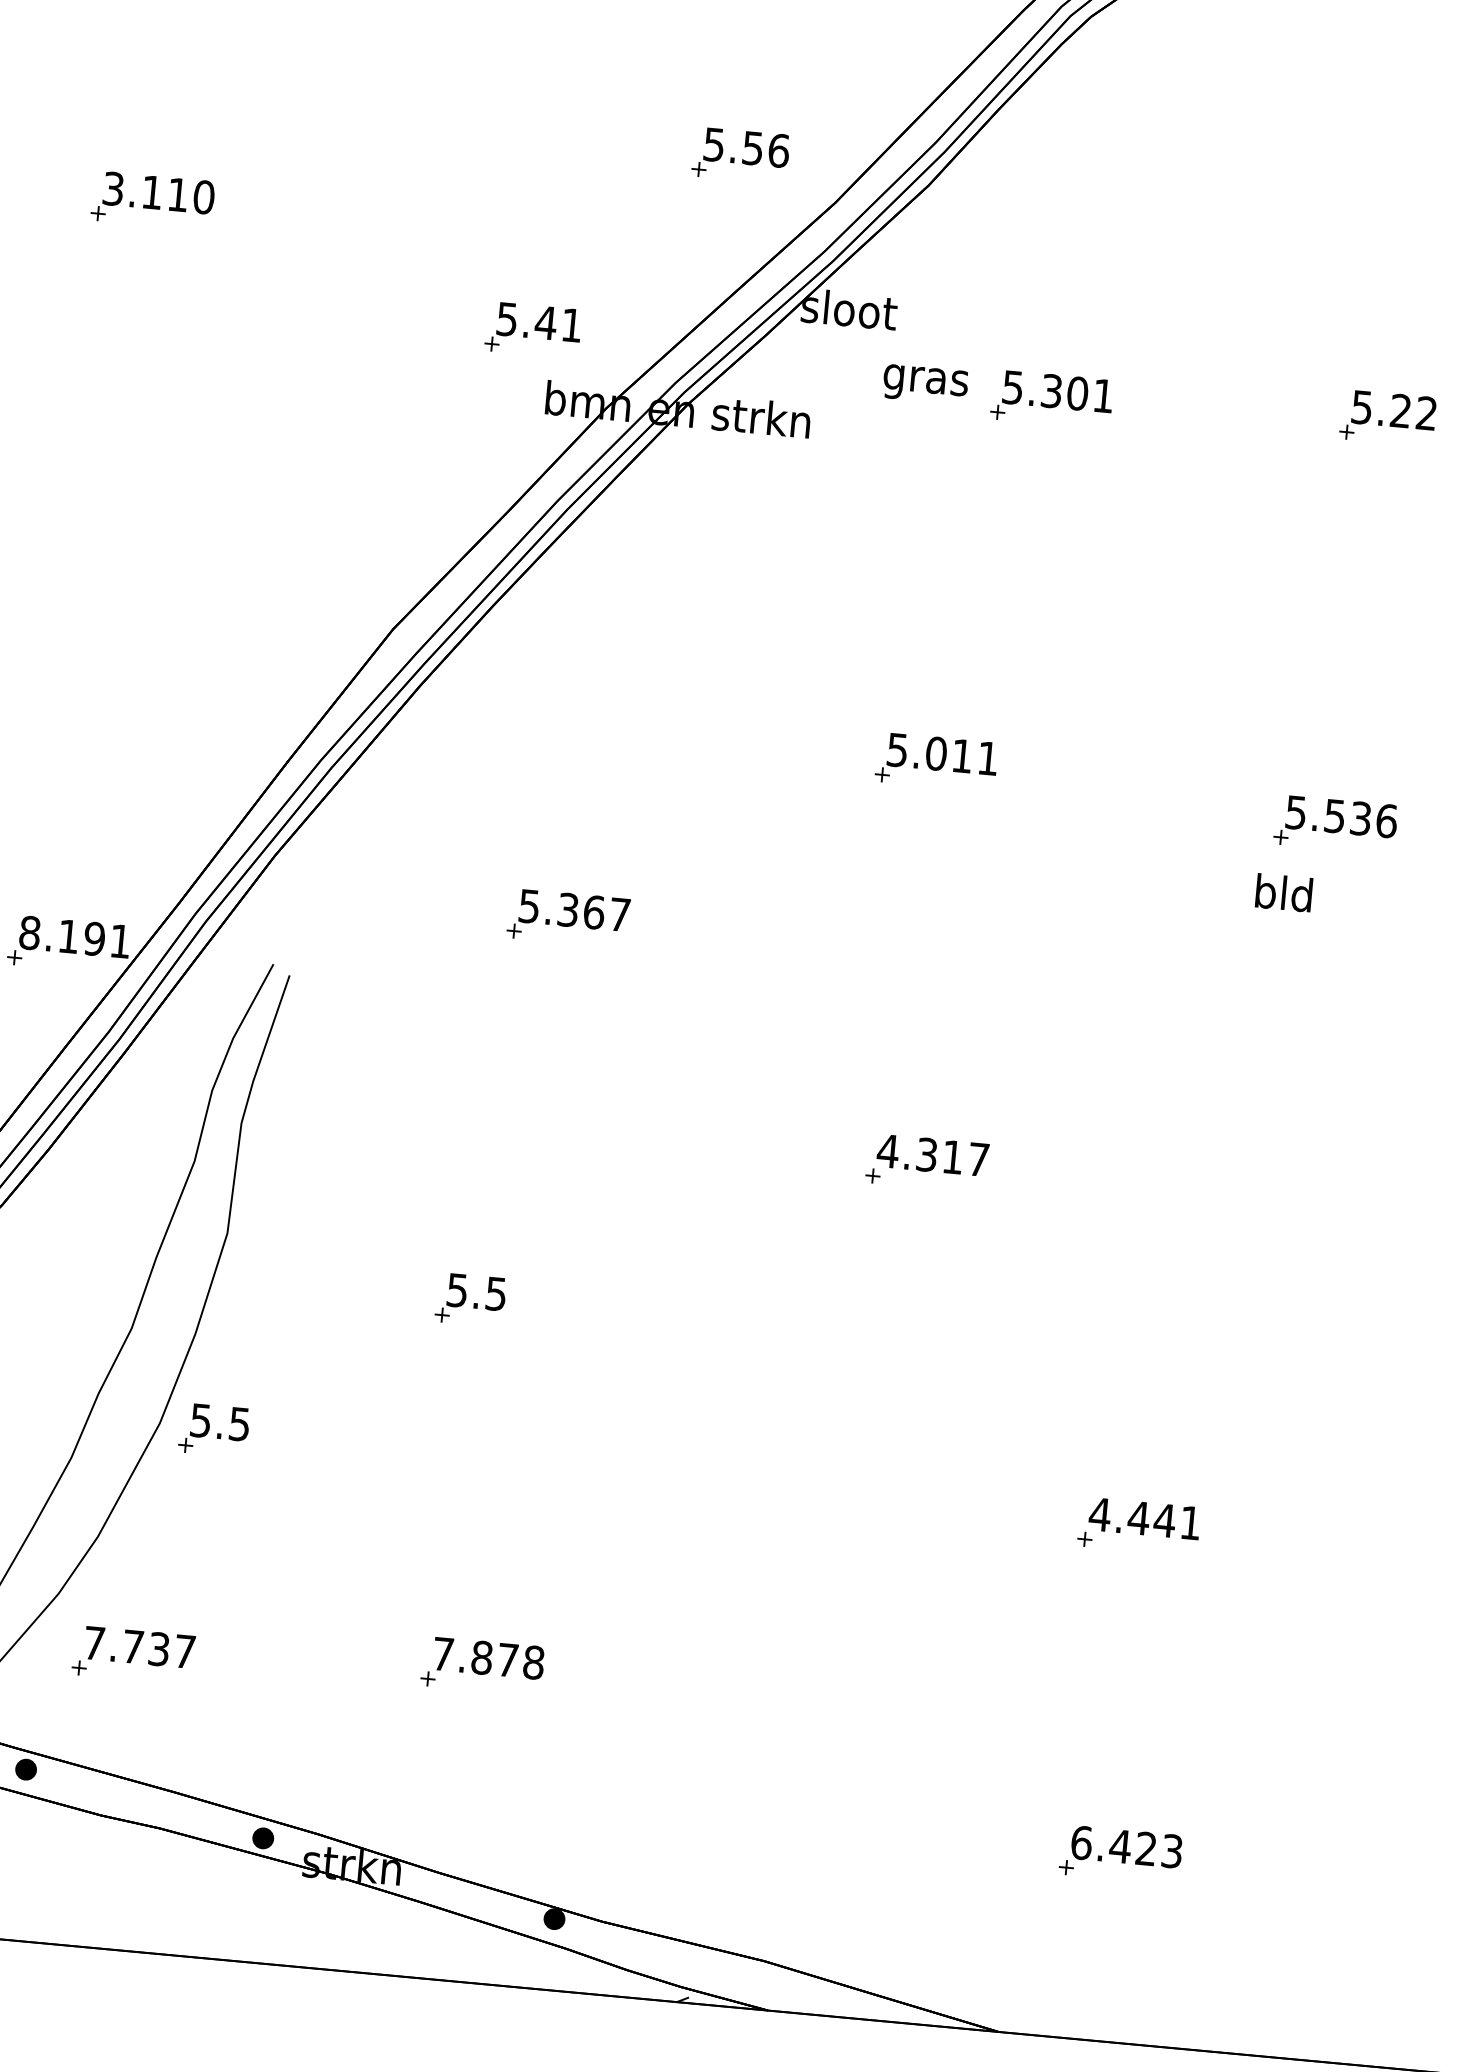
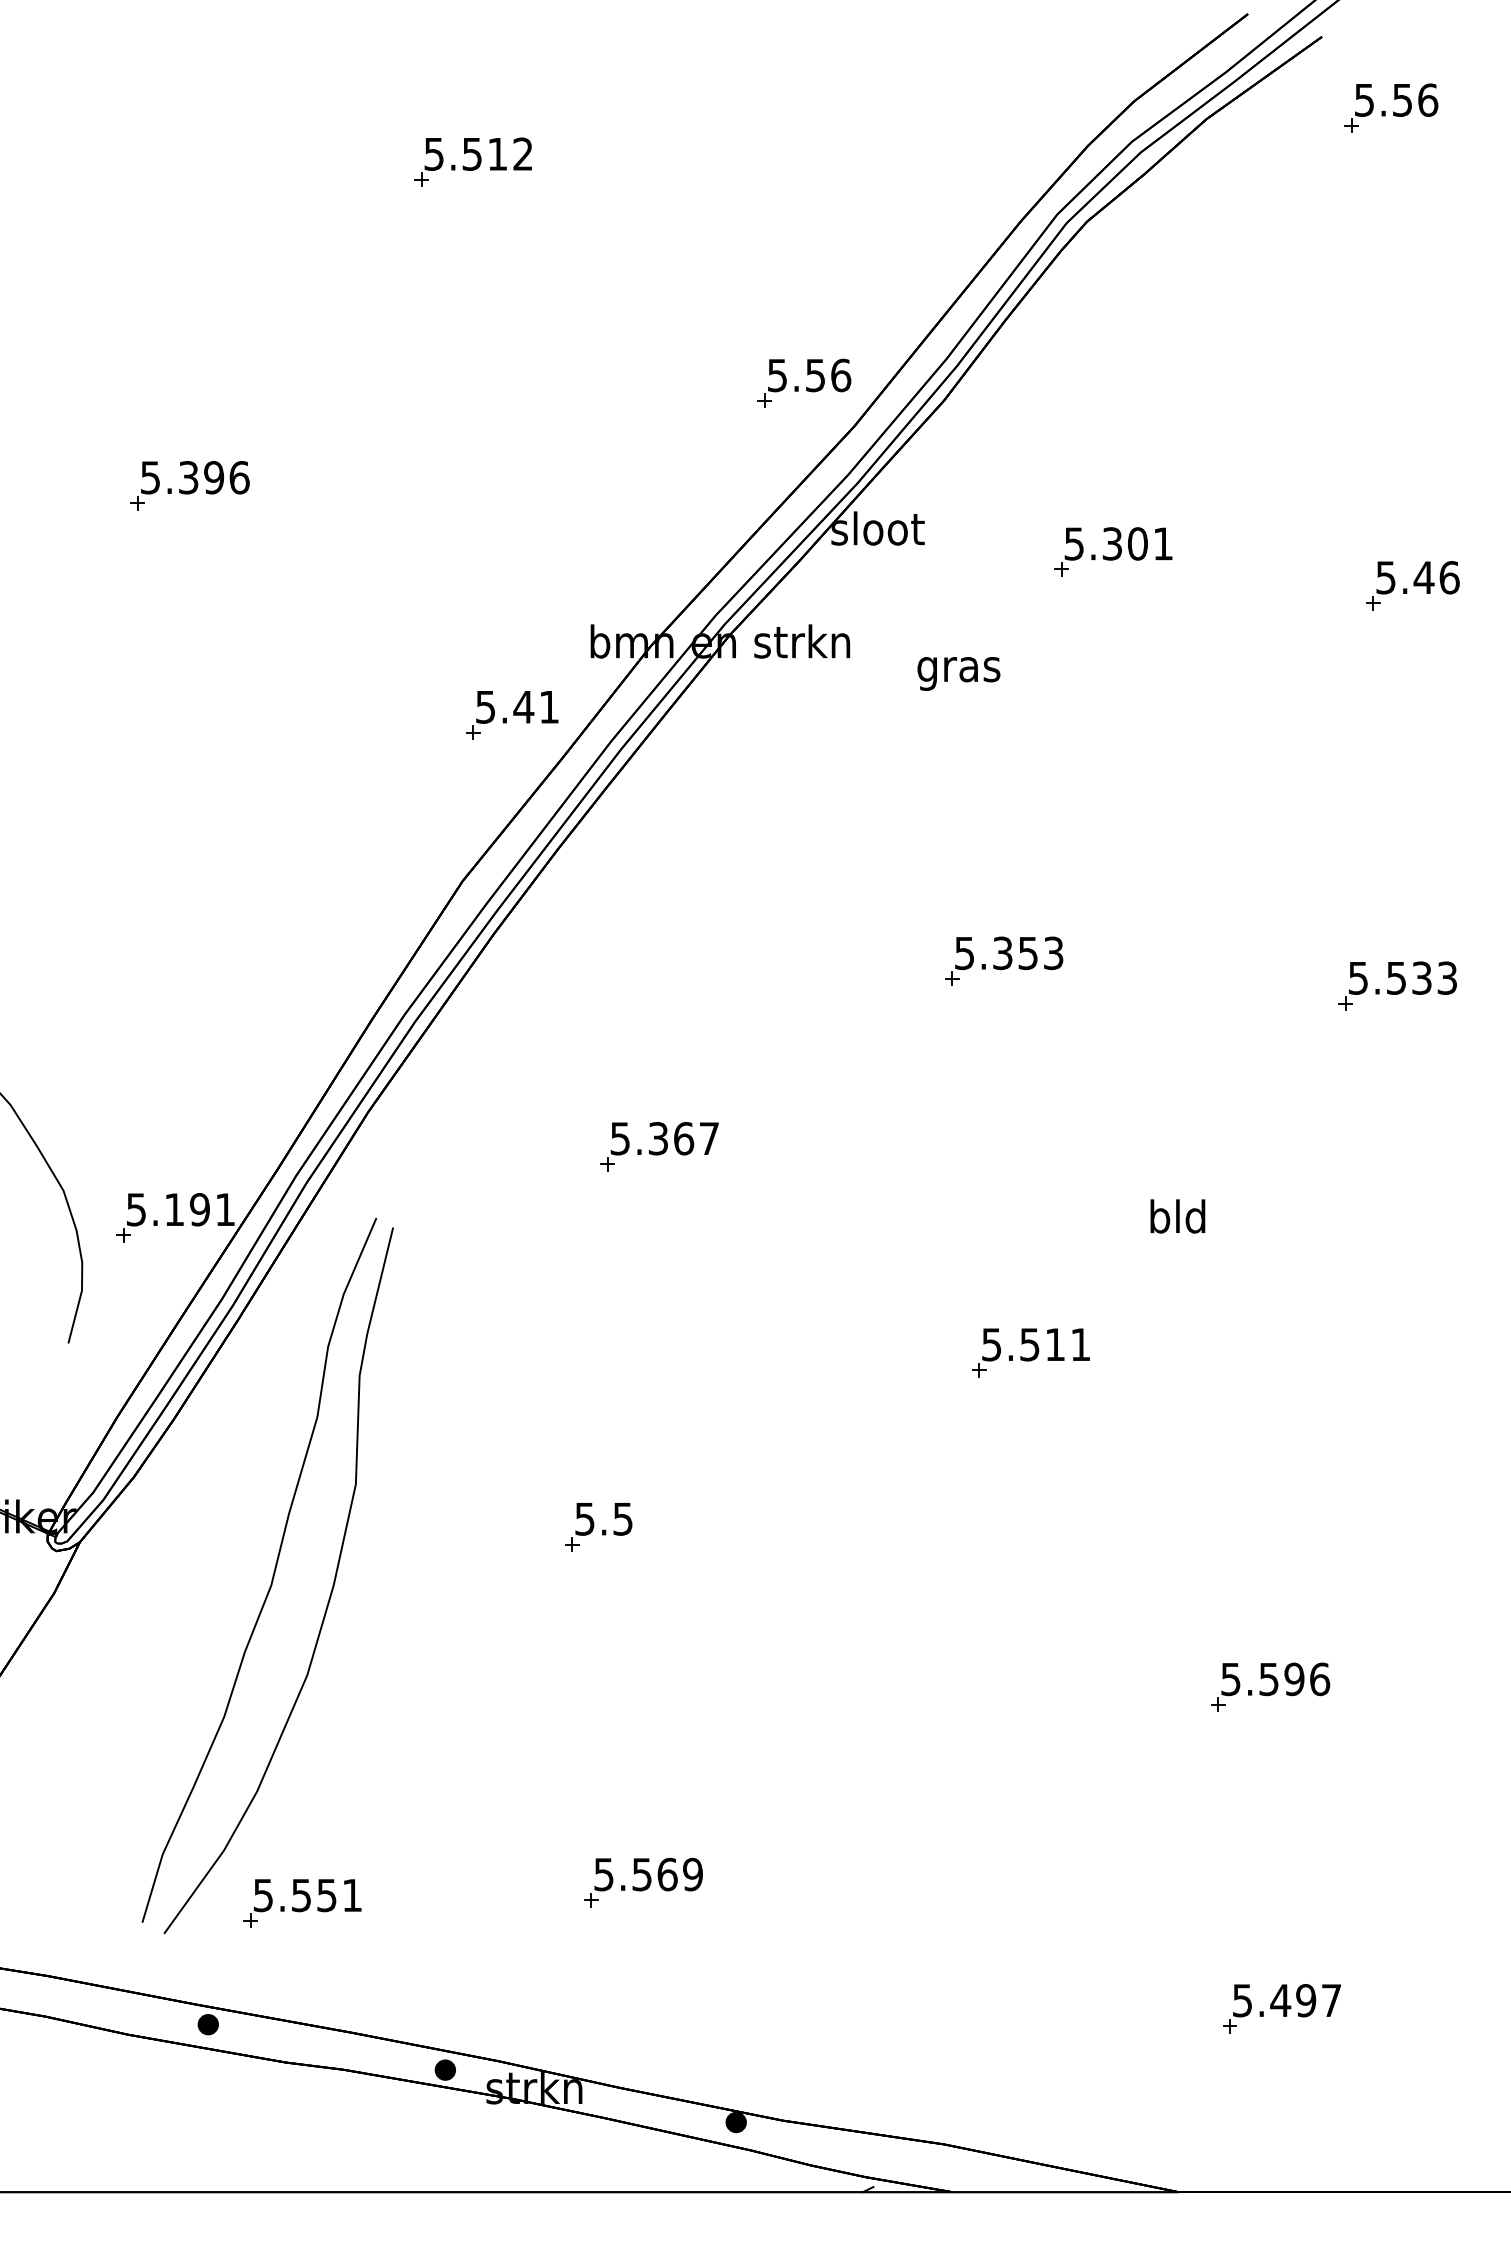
part: (741, 154) -> (804, 382), moved
text: (159, 192) -> (195, 477), 3.110 -> 5.396
part: (533, 330) -> (512, 715), moved
text: (925, 384) -> (958, 673), moved
part: (1052, 399) -> (1113, 551), moved
text: (1413, 412) -> (1436, 577), 5.22 -> 5.46
text: (961, 756) -> (1027, 953), 5.011 -> 5.353
text: (1386, 820) -> (1447, 977), 5.536 -> 5.533
text: (1283, 892) -> (1177, 1216), moved
text: (30, 932) -> (136, 1209), 8.191 -> 5.191
text: (932, 1155) -> (1035, 1344), 4.317 -> 5.511
part: (213, 1430) -> (360, 1677), removed
text: (1145, 1518) -> (1275, 1679), 4.441 -> 5.596
text: (139, 1647) -> (307, 1895), 7.737 -> 5.551
text: (488, 1658) -> (648, 1874), 7.878 -> 5.569
text: (1126, 1846) -> (1286, 2000), 6.423 -> 5.497

